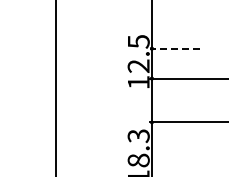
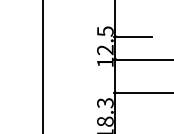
line: (174, 48) -> (132, 36), dashed -> solid

